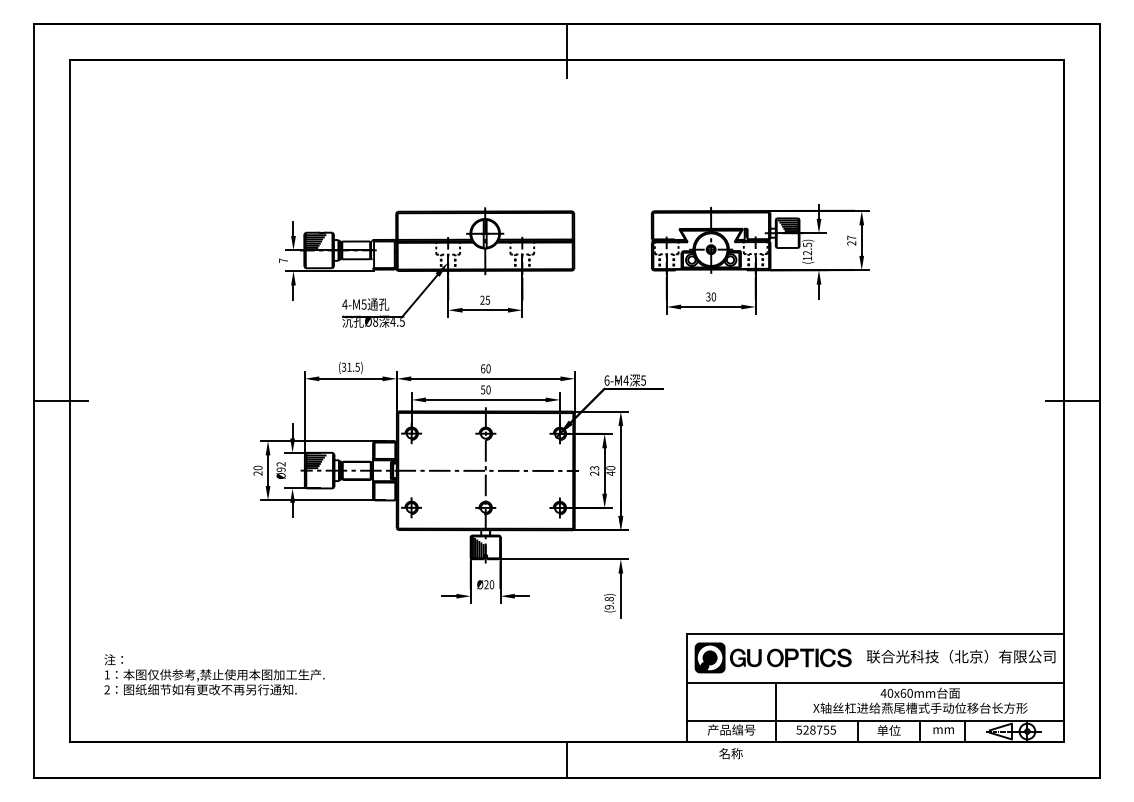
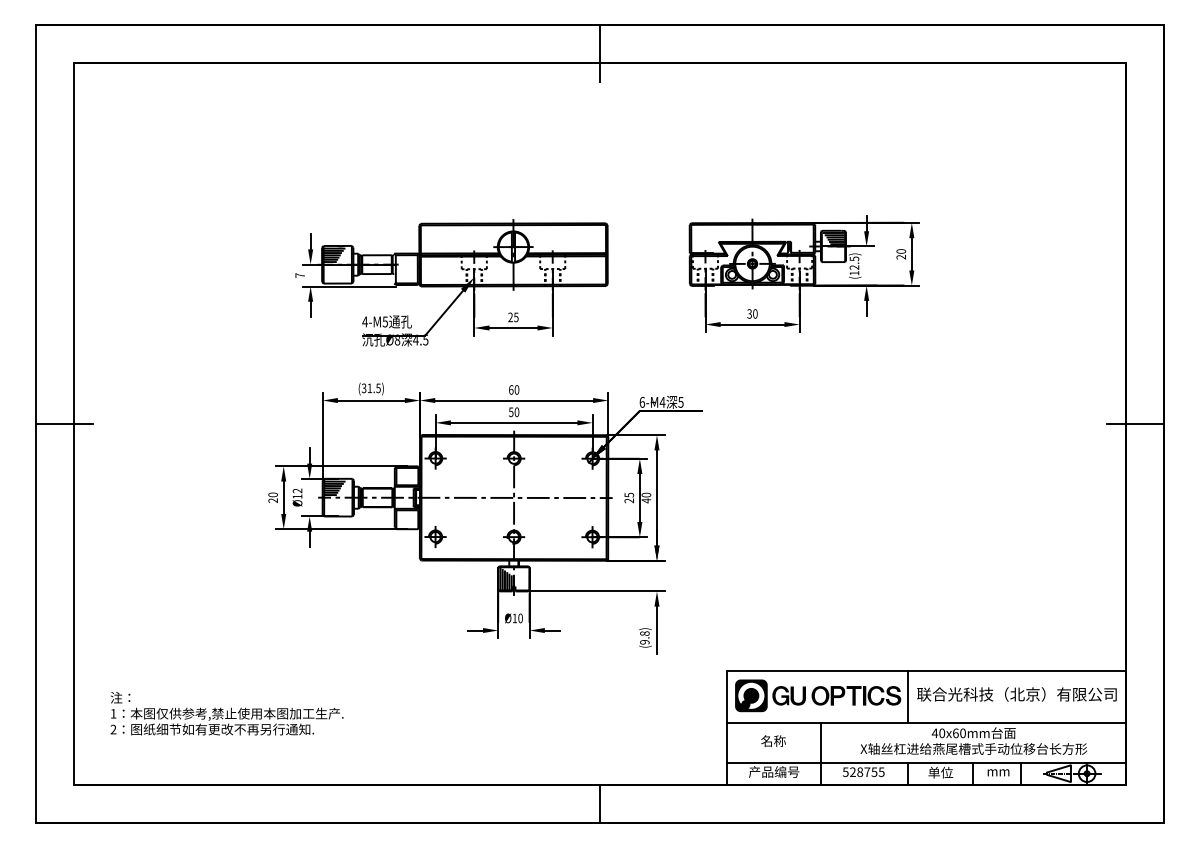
text: (851, 237) -> (901, 251), 27 -> 20
text: (593, 467) -> (628, 494), 23 -> 25
text: (281, 469) -> (297, 496), Ø92 -> Ø12
text: (486, 583) -> (514, 617), Ø20 -> Ø10
line: (858, 658) -> (908, 696), added
text: (730, 753) -> (773, 740), moved

